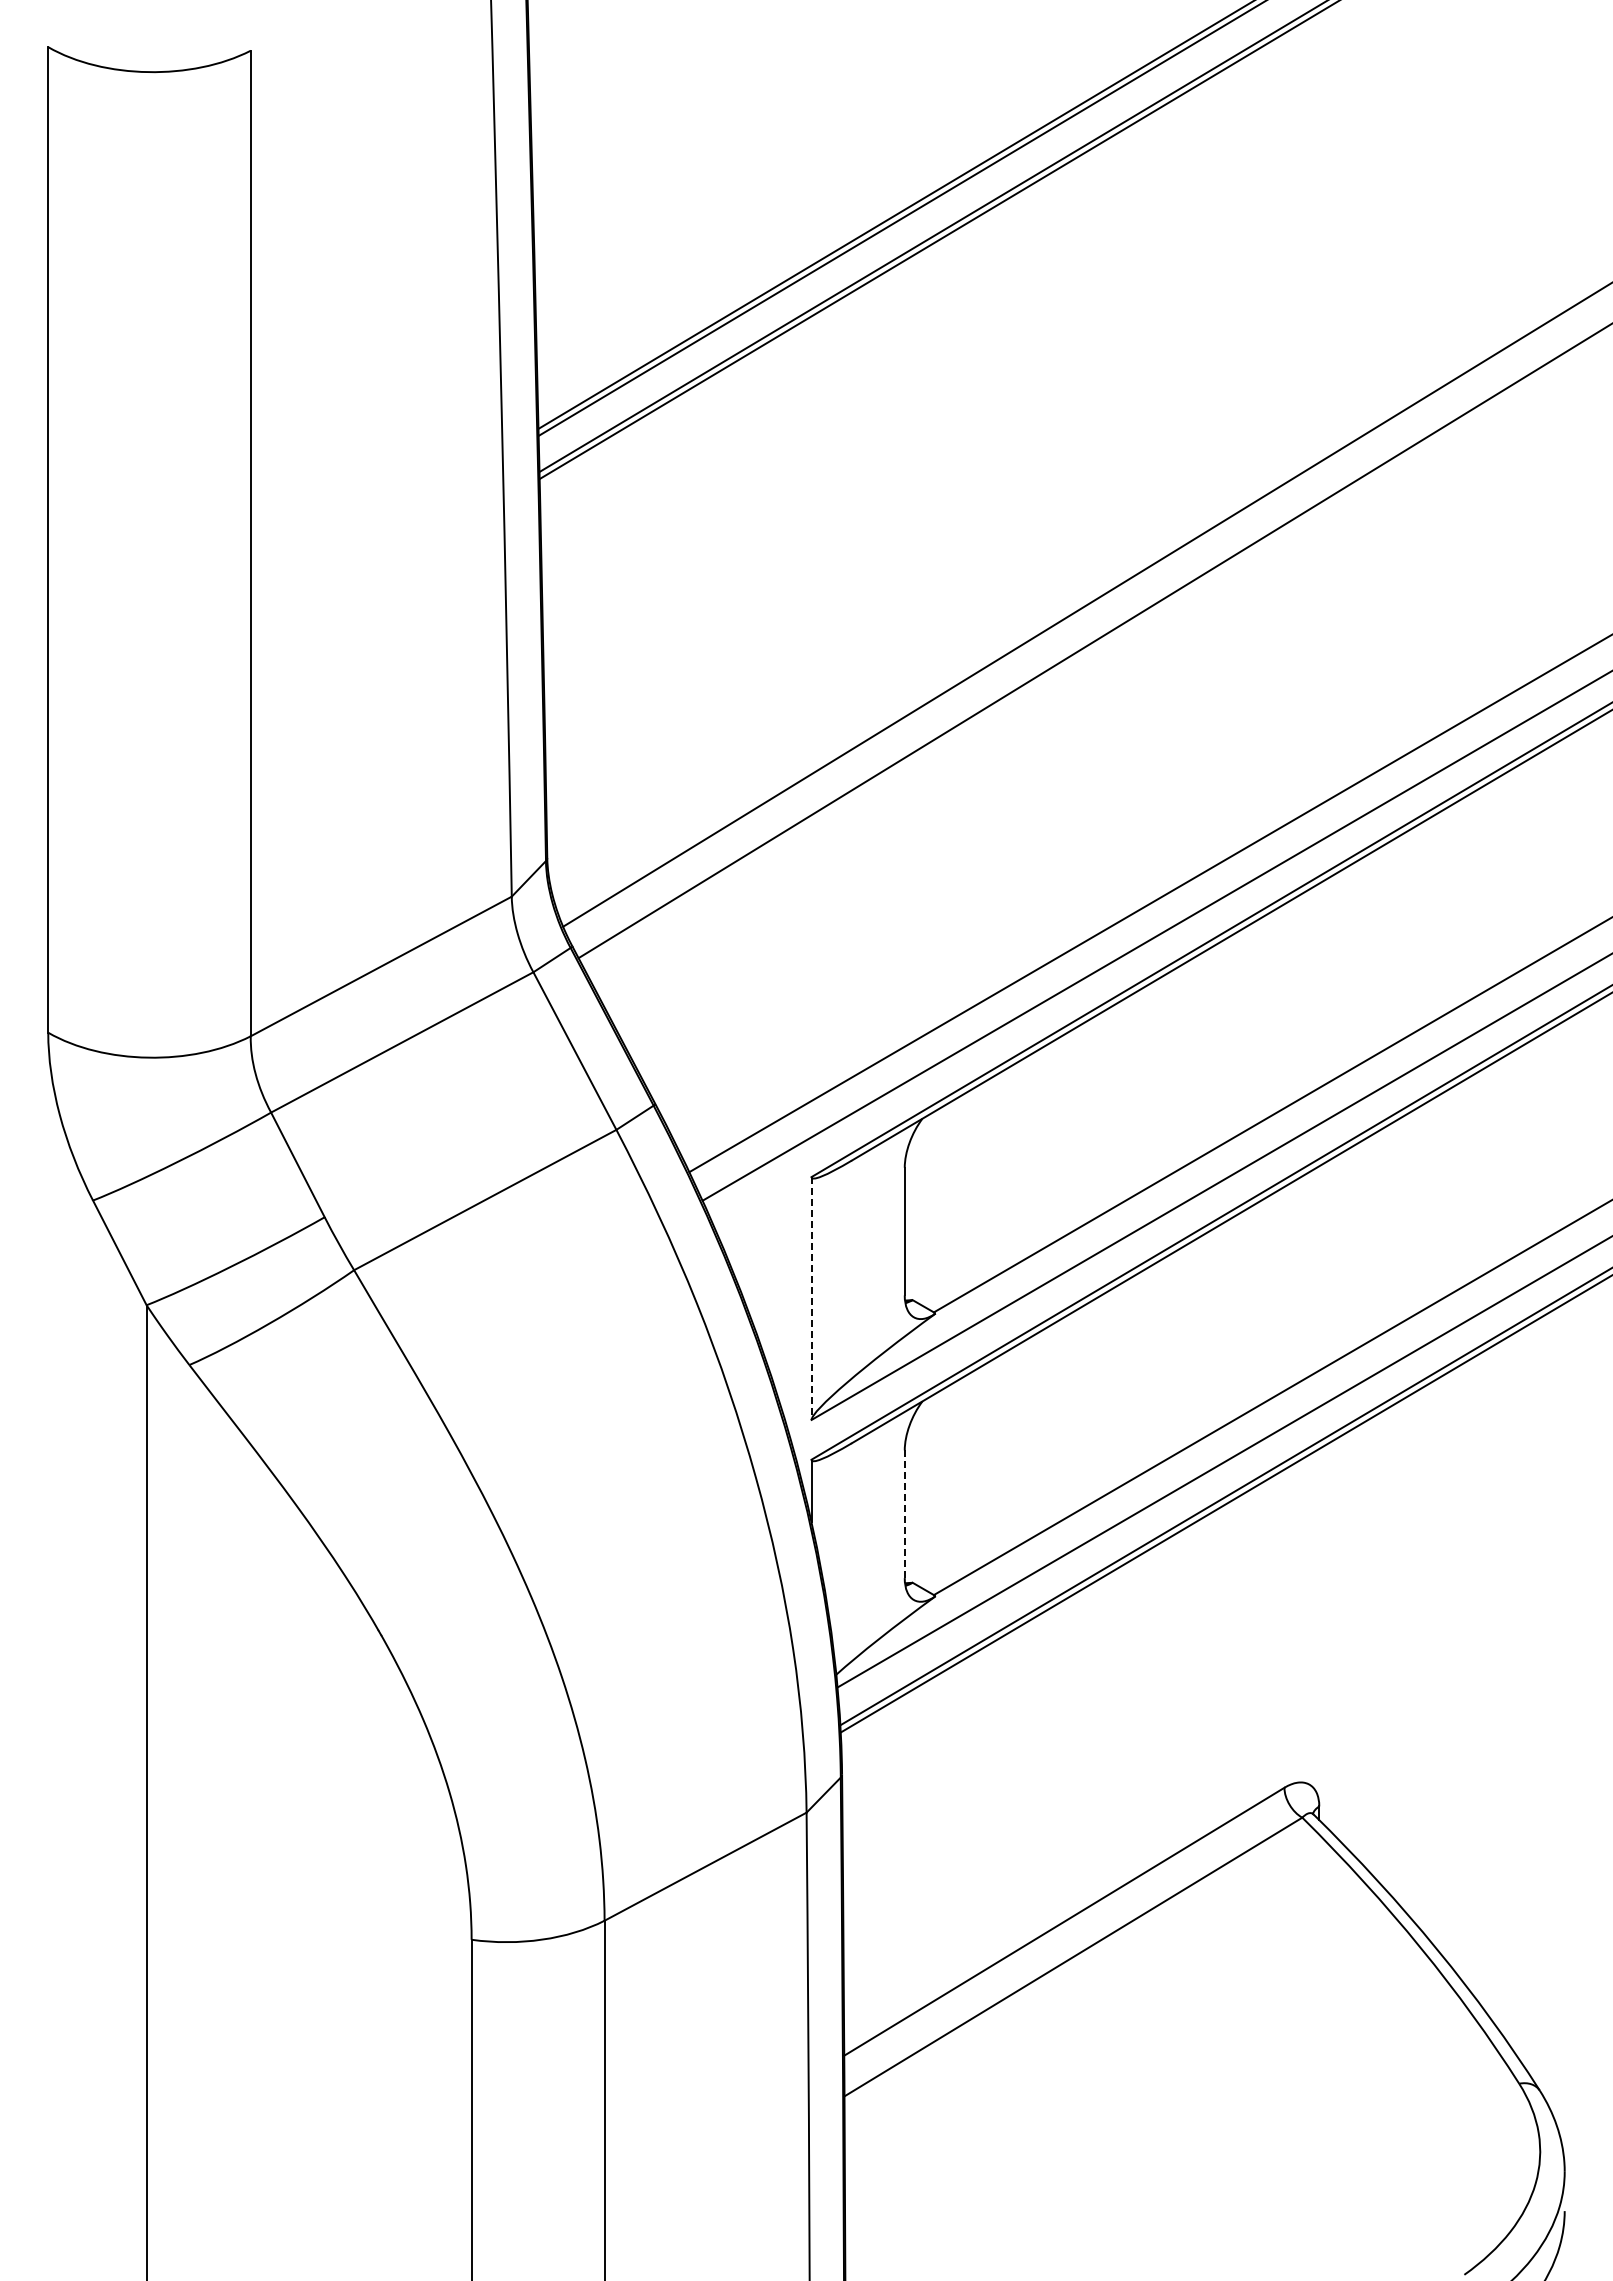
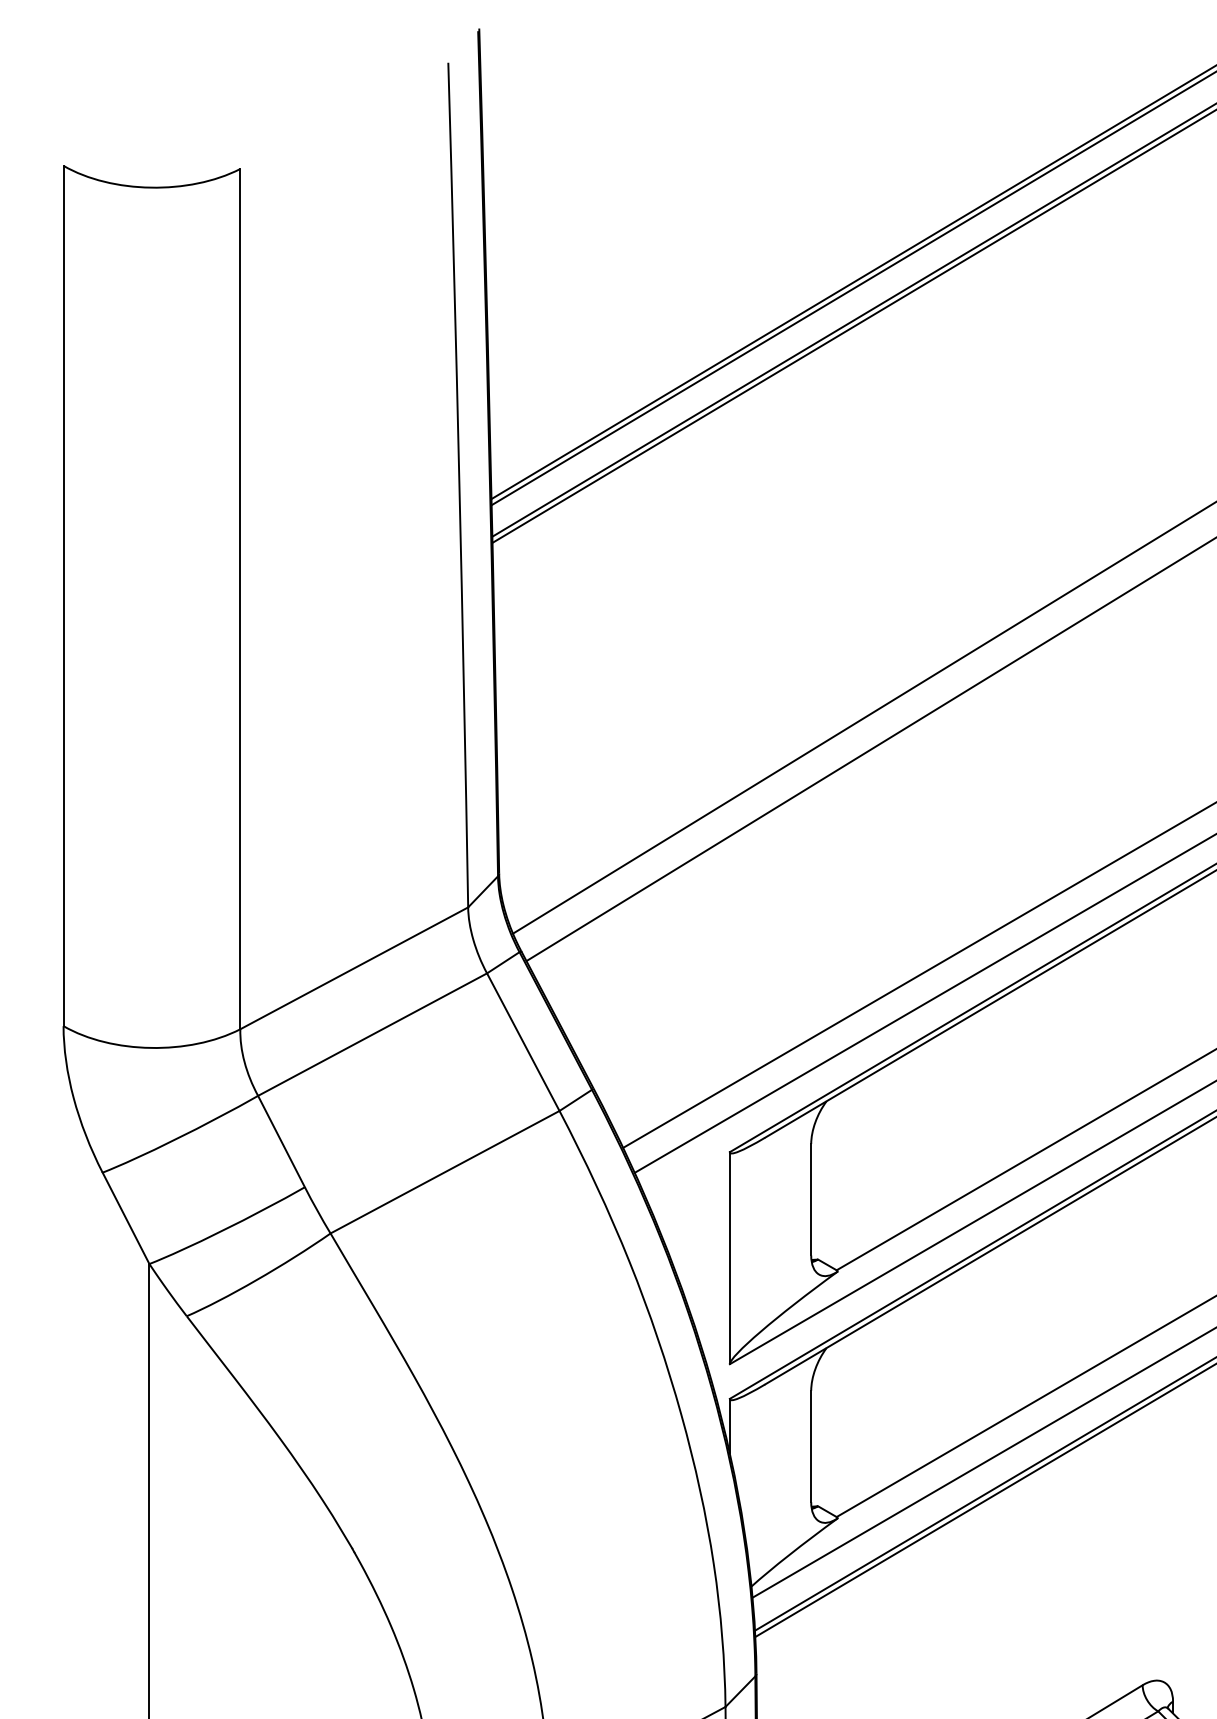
line: (811, 1299) -> (729, 1259), dashed -> solid
line: (904, 1514) -> (810, 1446), dashed -> solid

